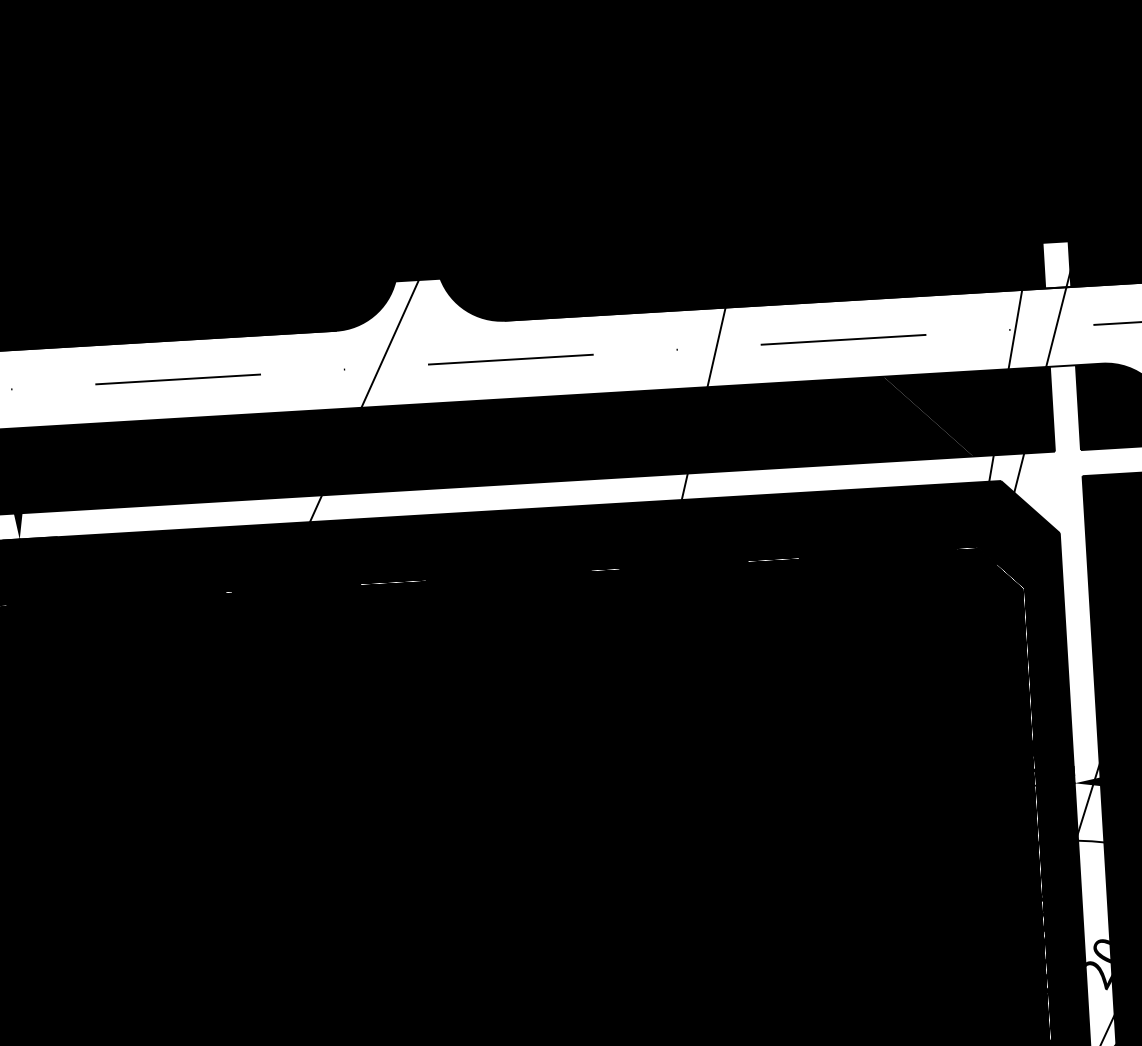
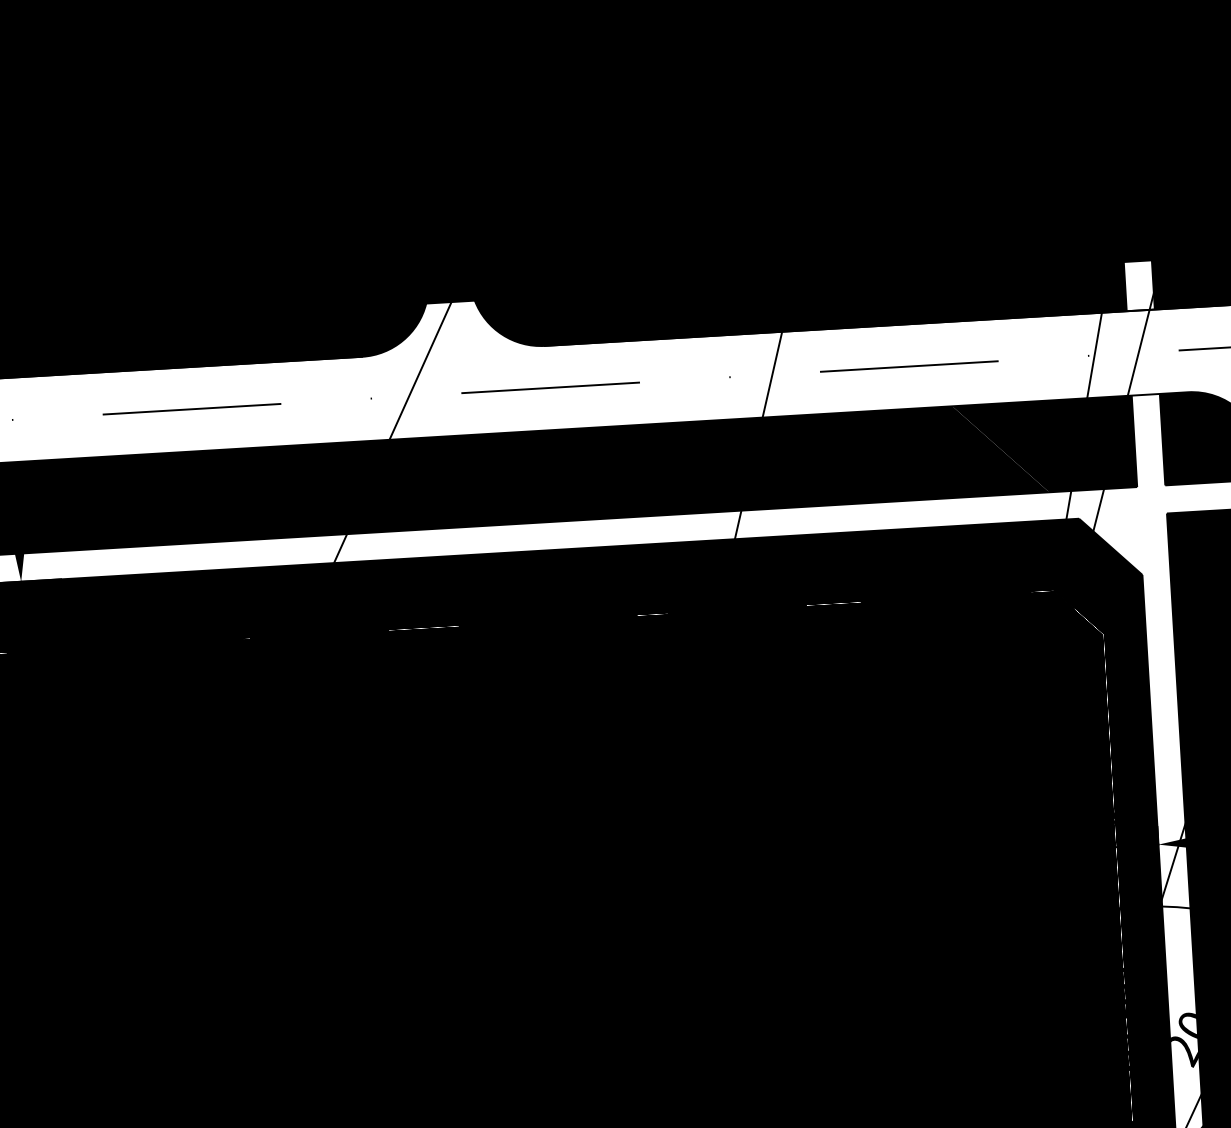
text: (1033, 756) -> (1114, 815), 5 -> 4

